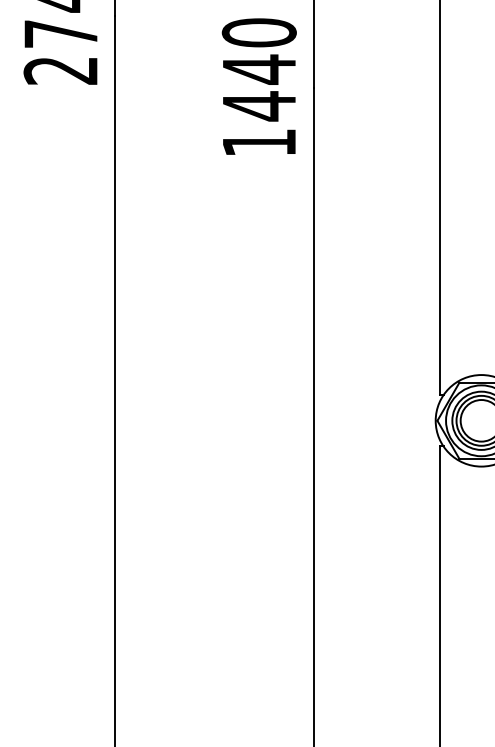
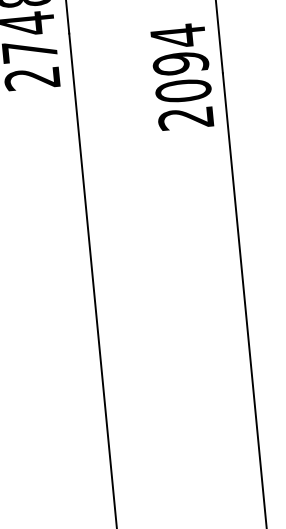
text: (258, 86) -> (181, 76), 1440 -> 2094

